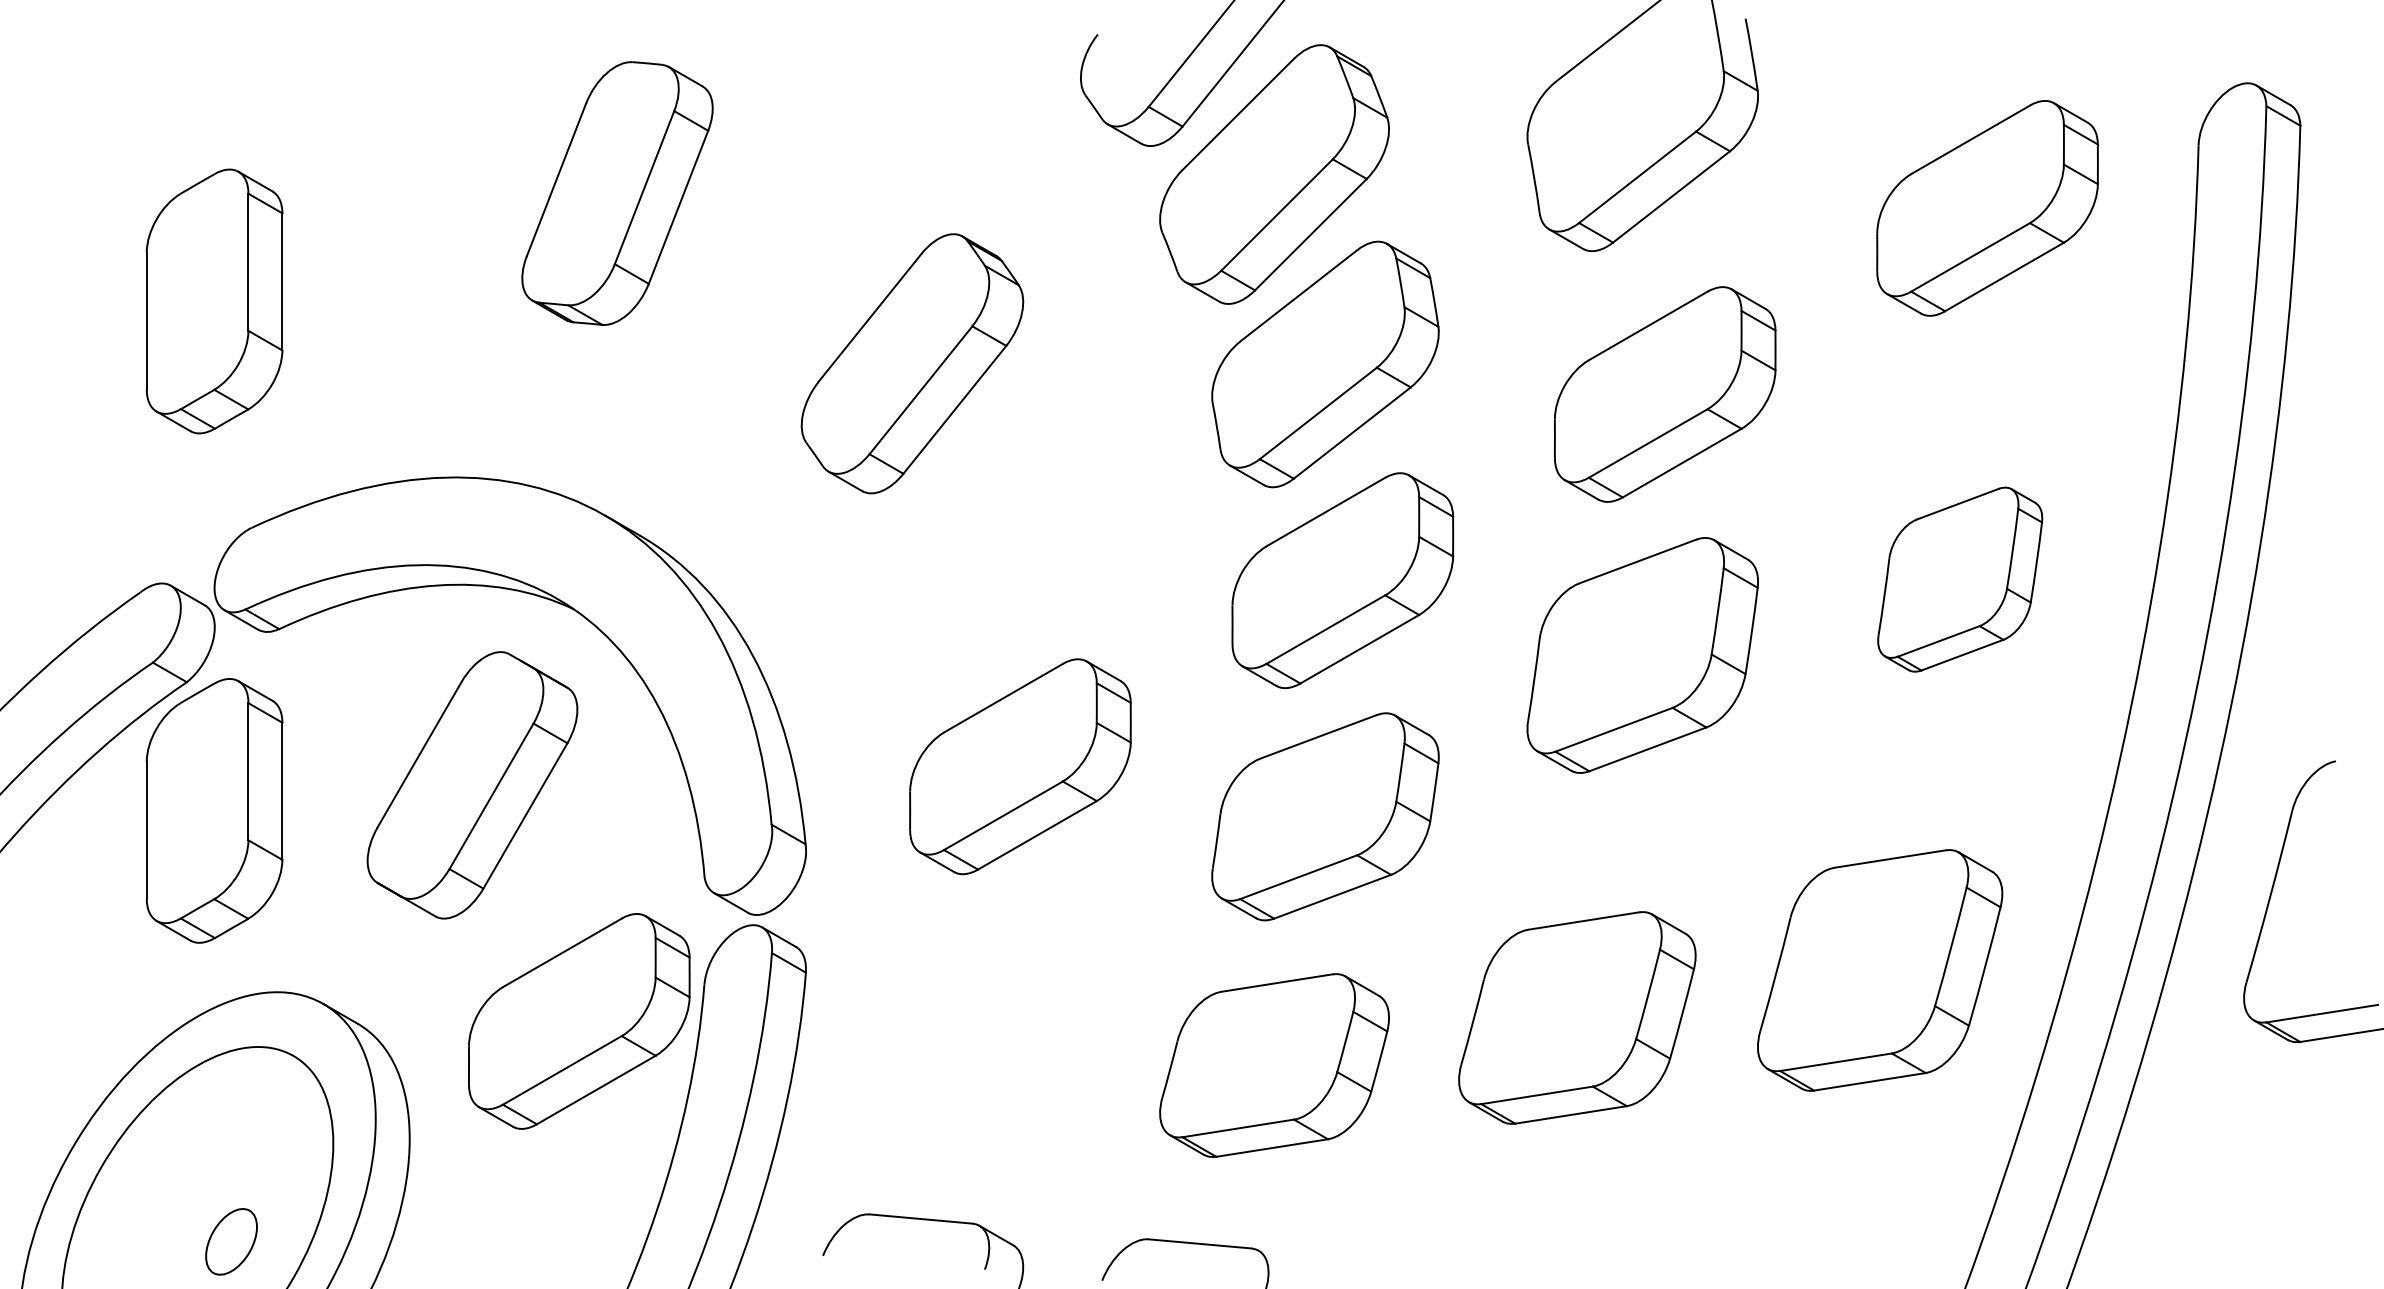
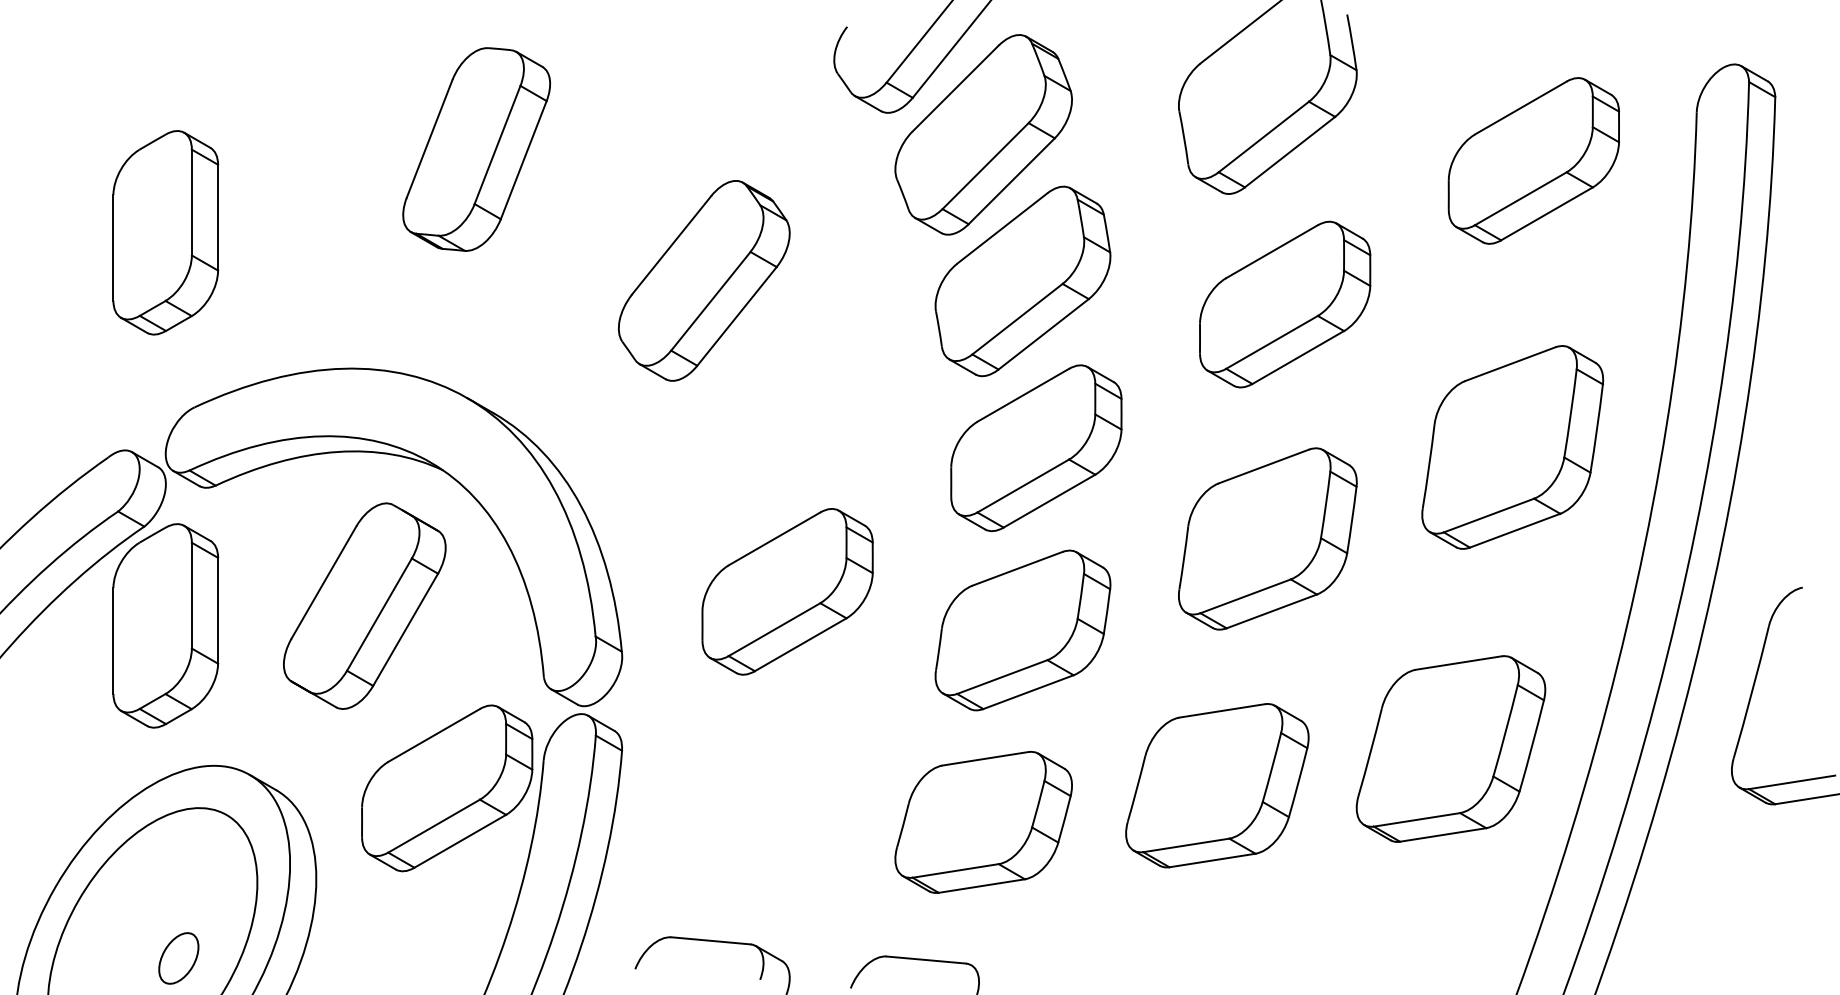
part: (1959, 579) -> (1512, 447), size x1.43
part: (1642, 654) -> (1267, 538), moved

